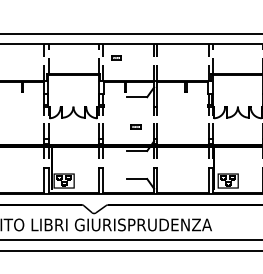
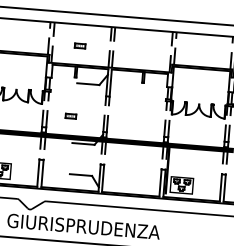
part: (116, 57) -> (80, 45), moved
part: (135, 126) -> (70, 115), moved

